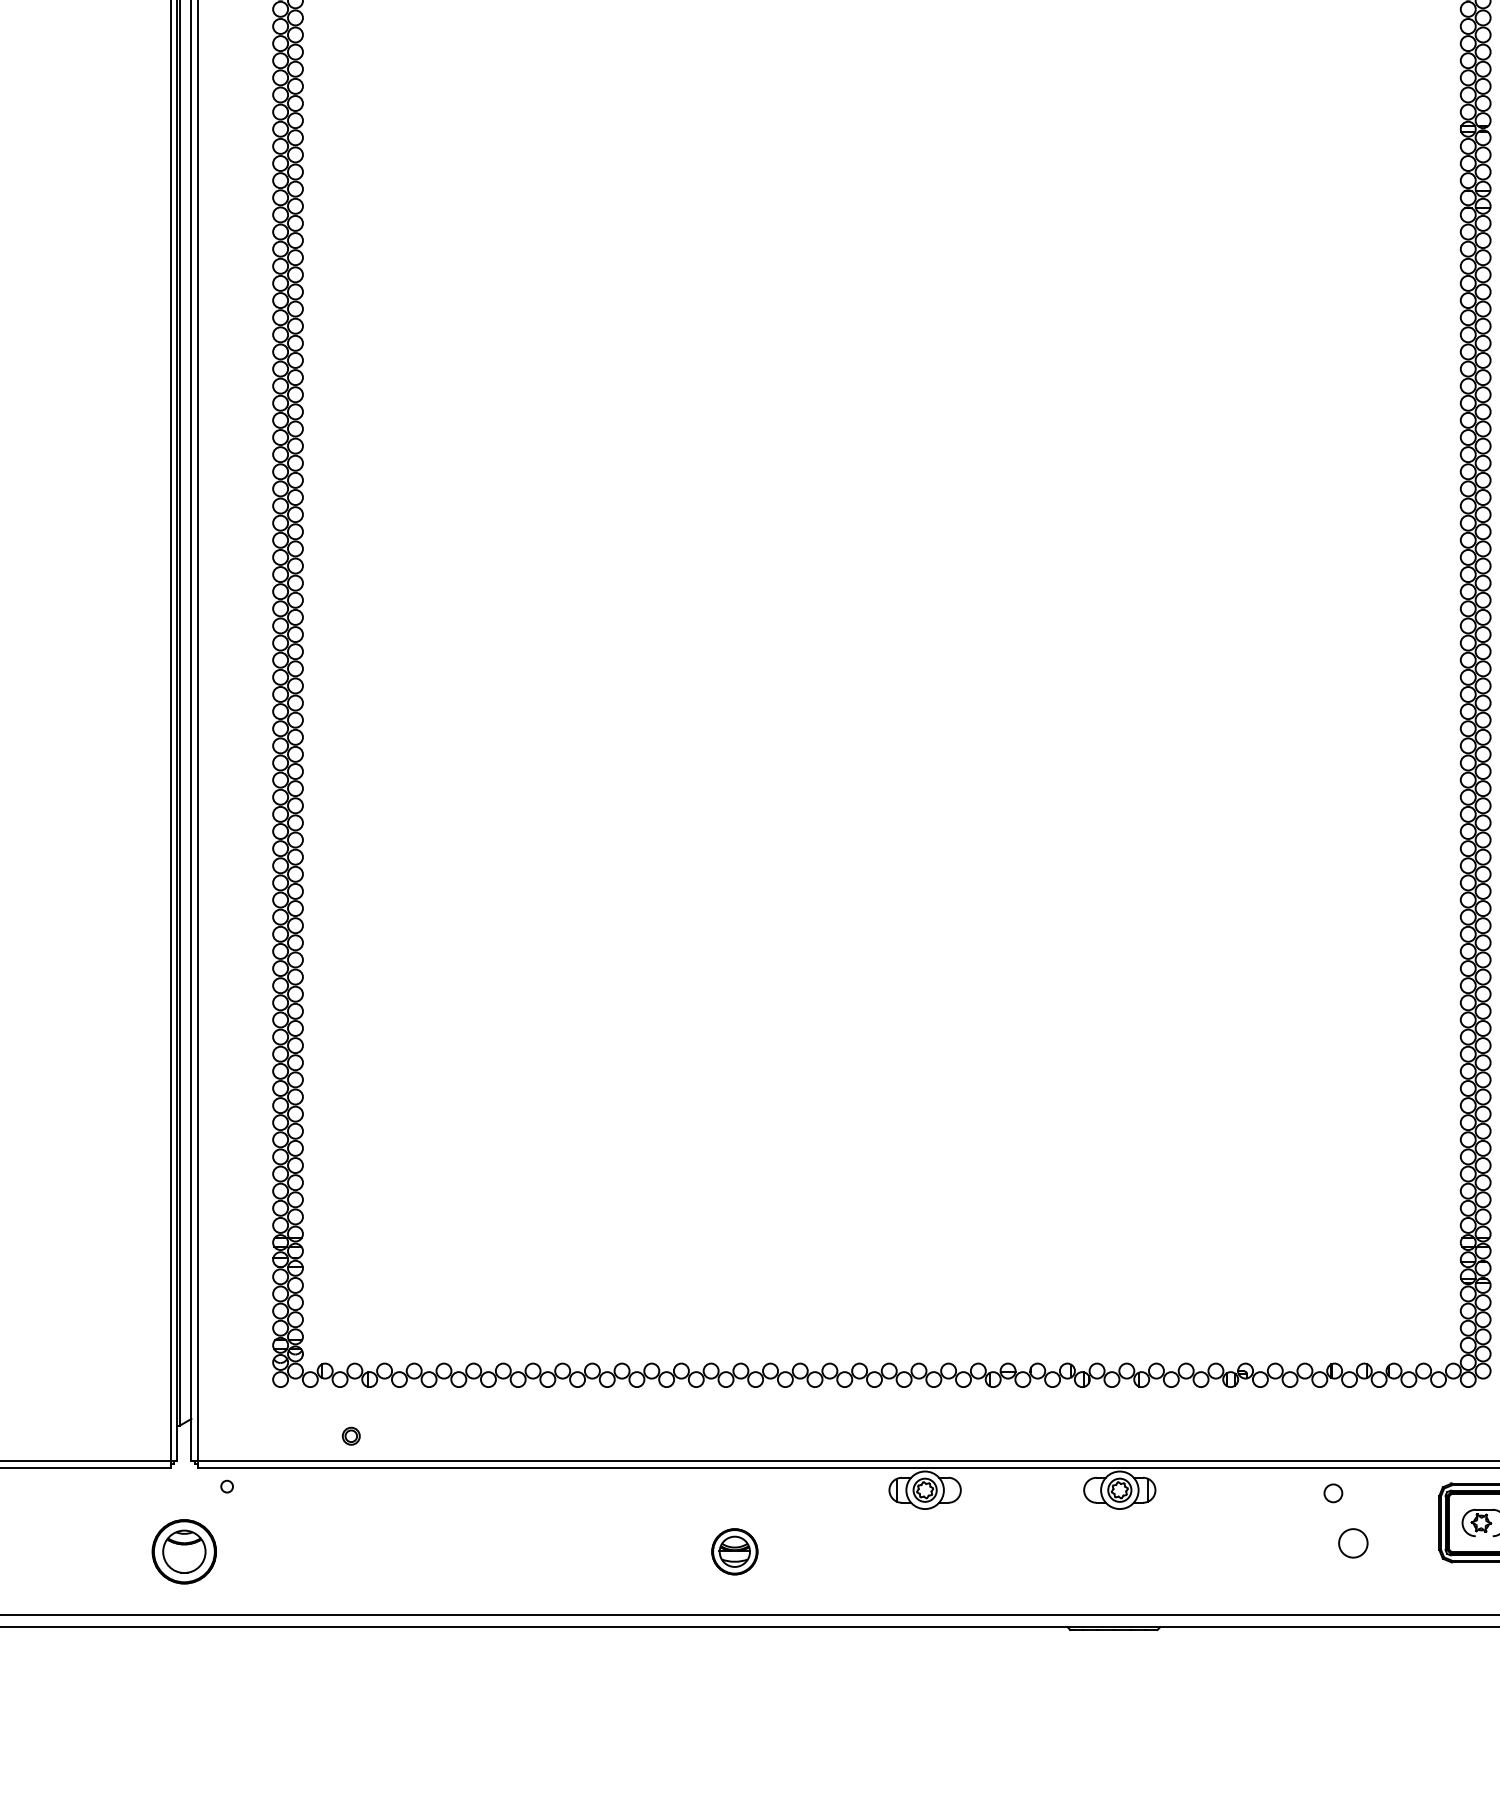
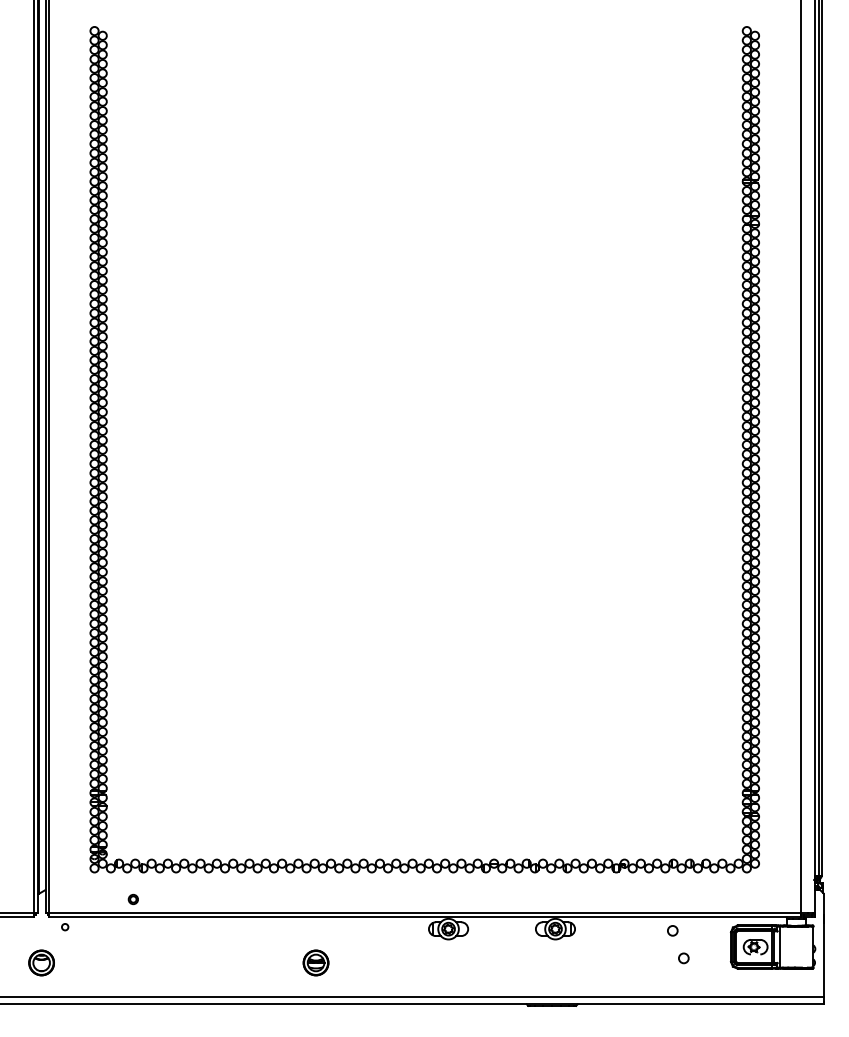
circle: (1352, 1543) -> (683, 958), size x0.62
part: (183, 1550) -> (41, 962), size x0.71
part: (733, 1550) -> (315, 962), moved

